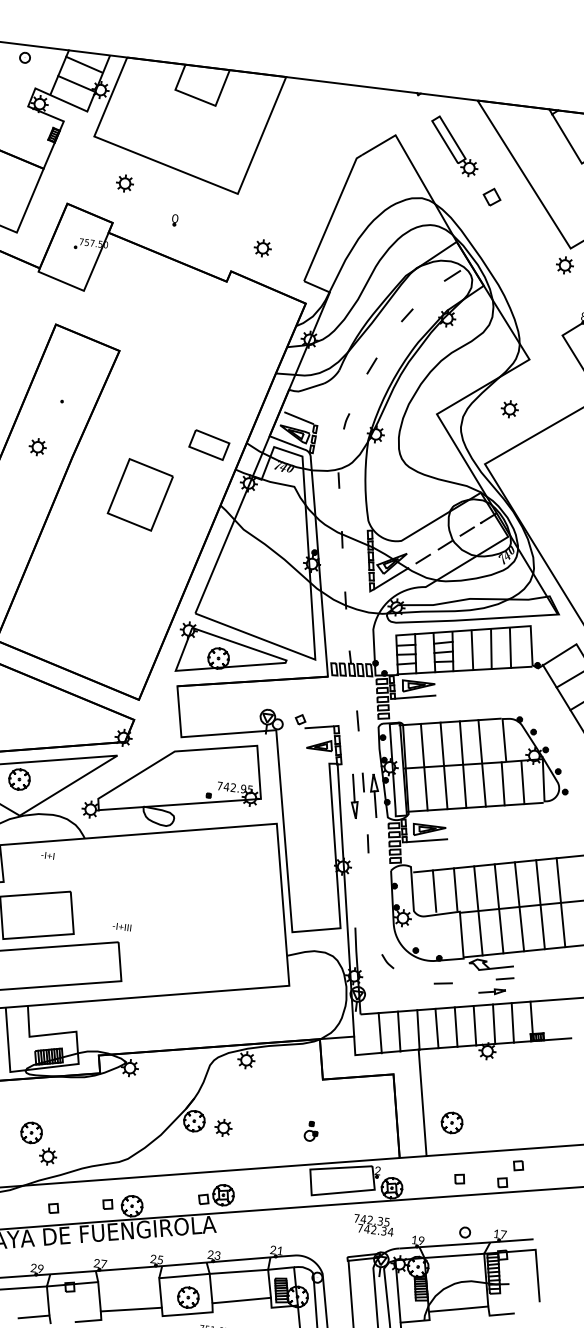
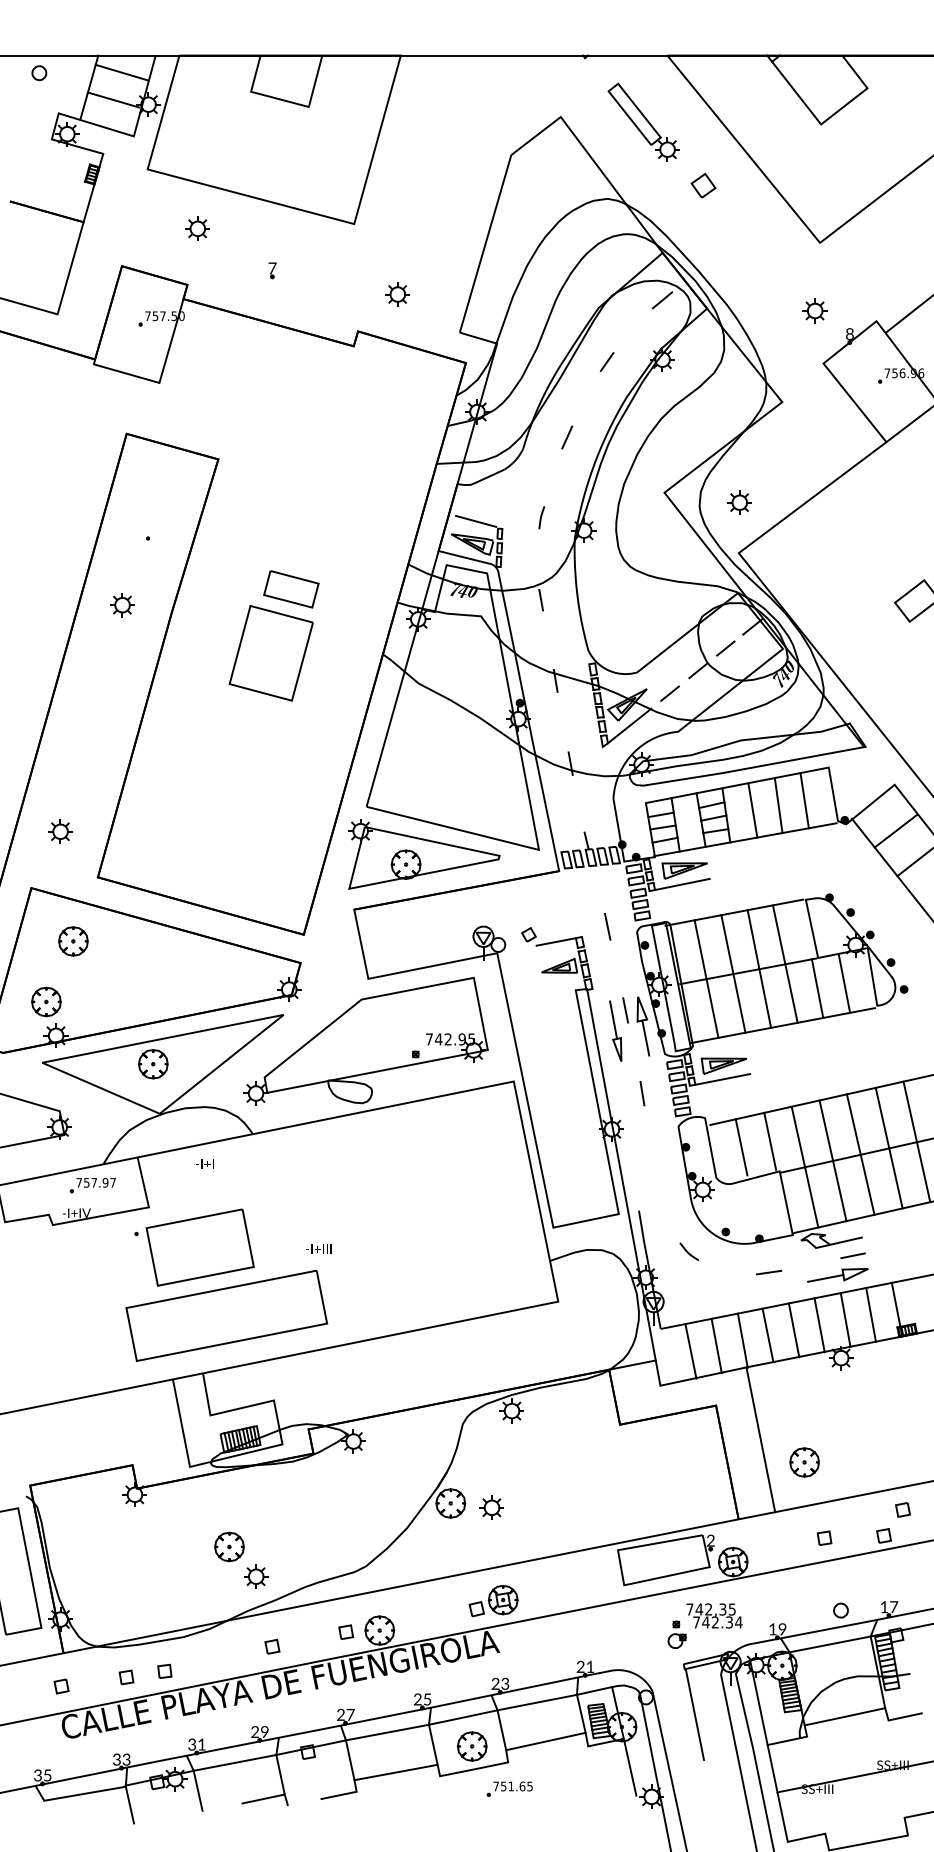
text: (175, 218) -> (272, 268), 0 -> 7
part: (564, 265) -> (814, 310), moved
part: (509, 409) -> (739, 502), moved
part: (209, 445) -> (291, 589), moved
part: (492, 991) -> (837, 1275), size x1.67
part: (311, 1131) -> (676, 1634), moved
line: (128, 1280) -> (387, 1732), added

